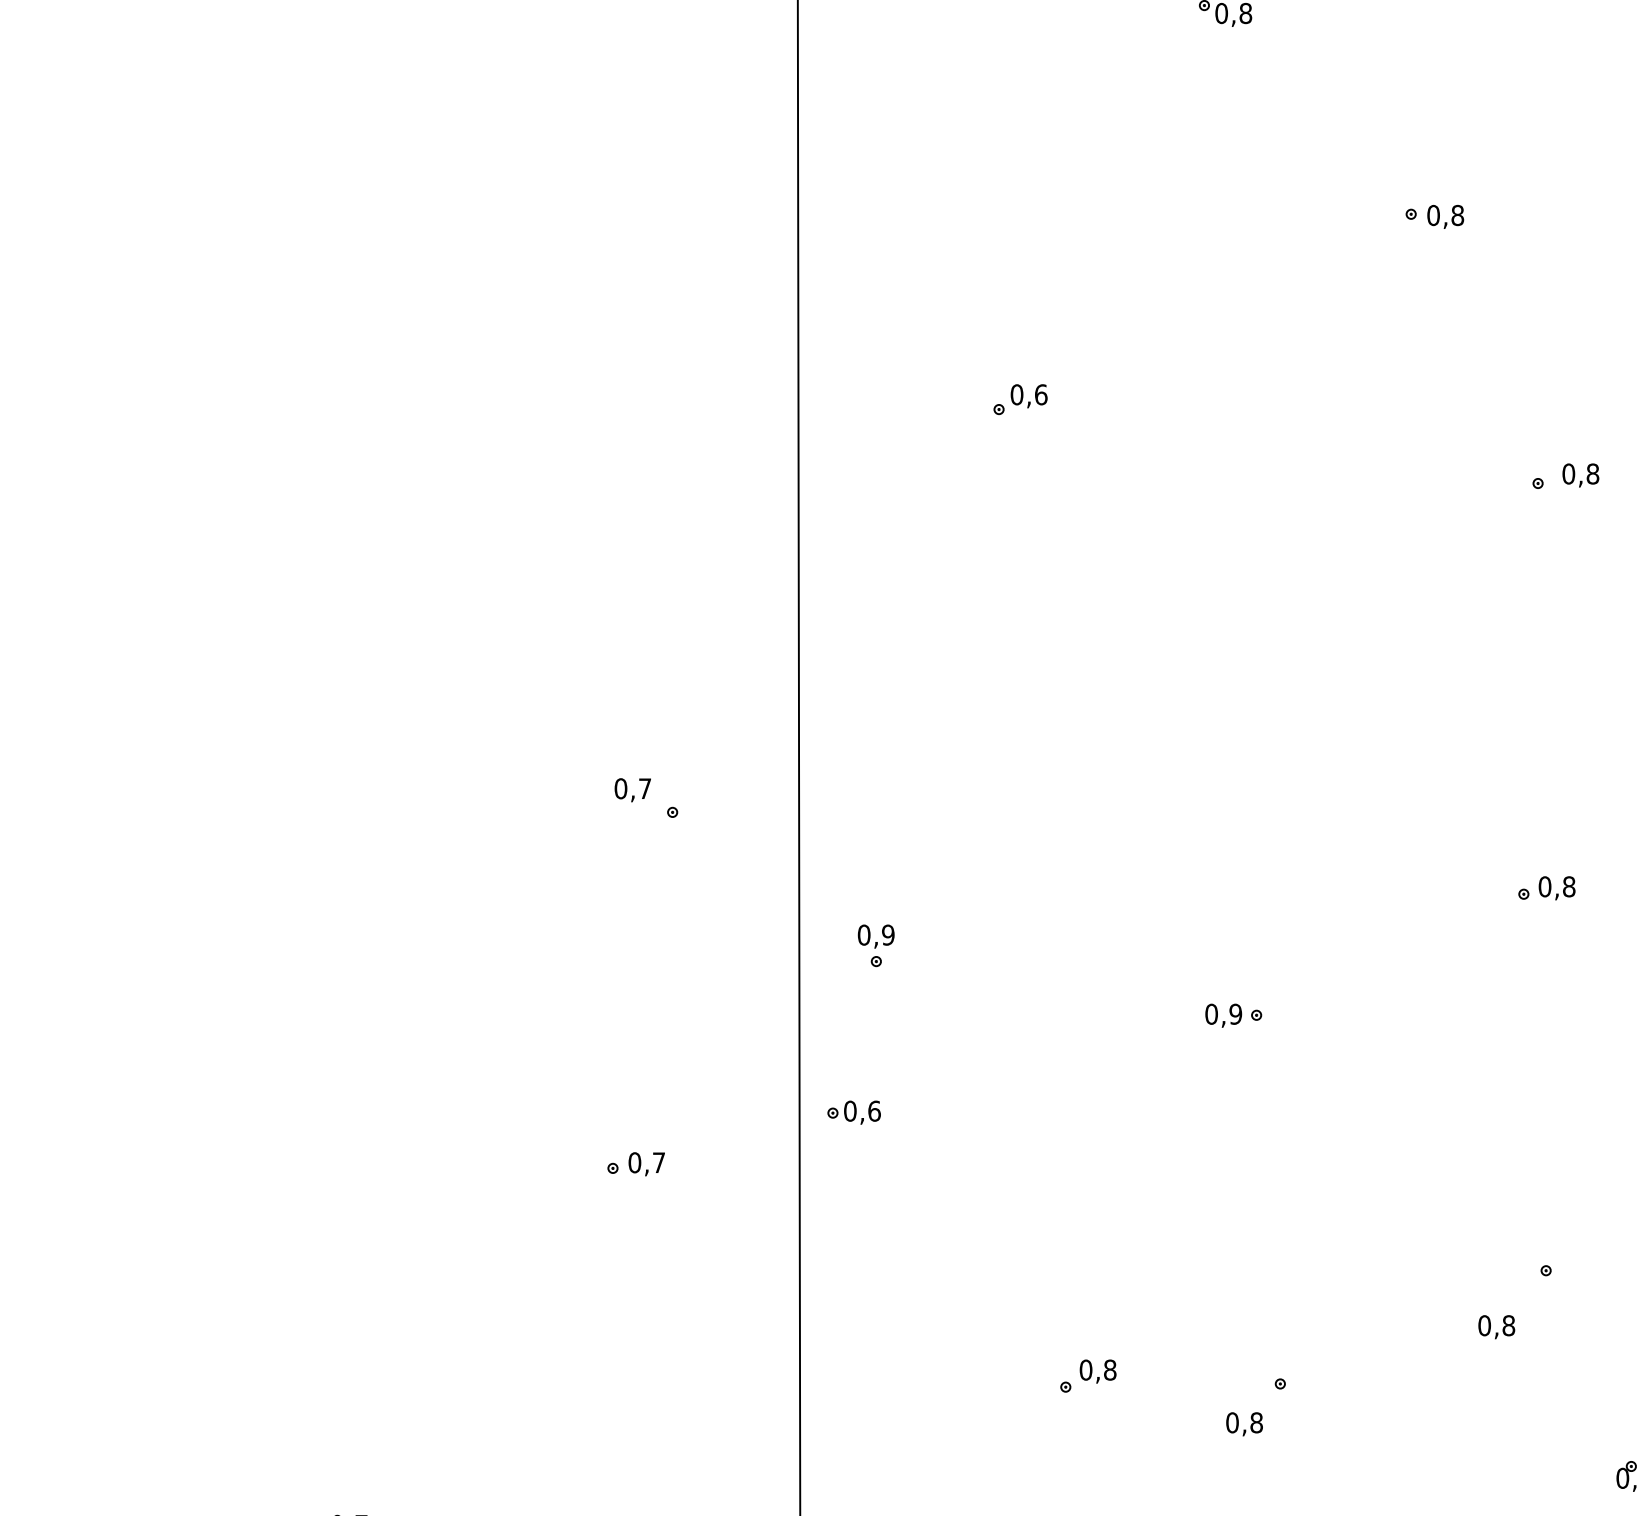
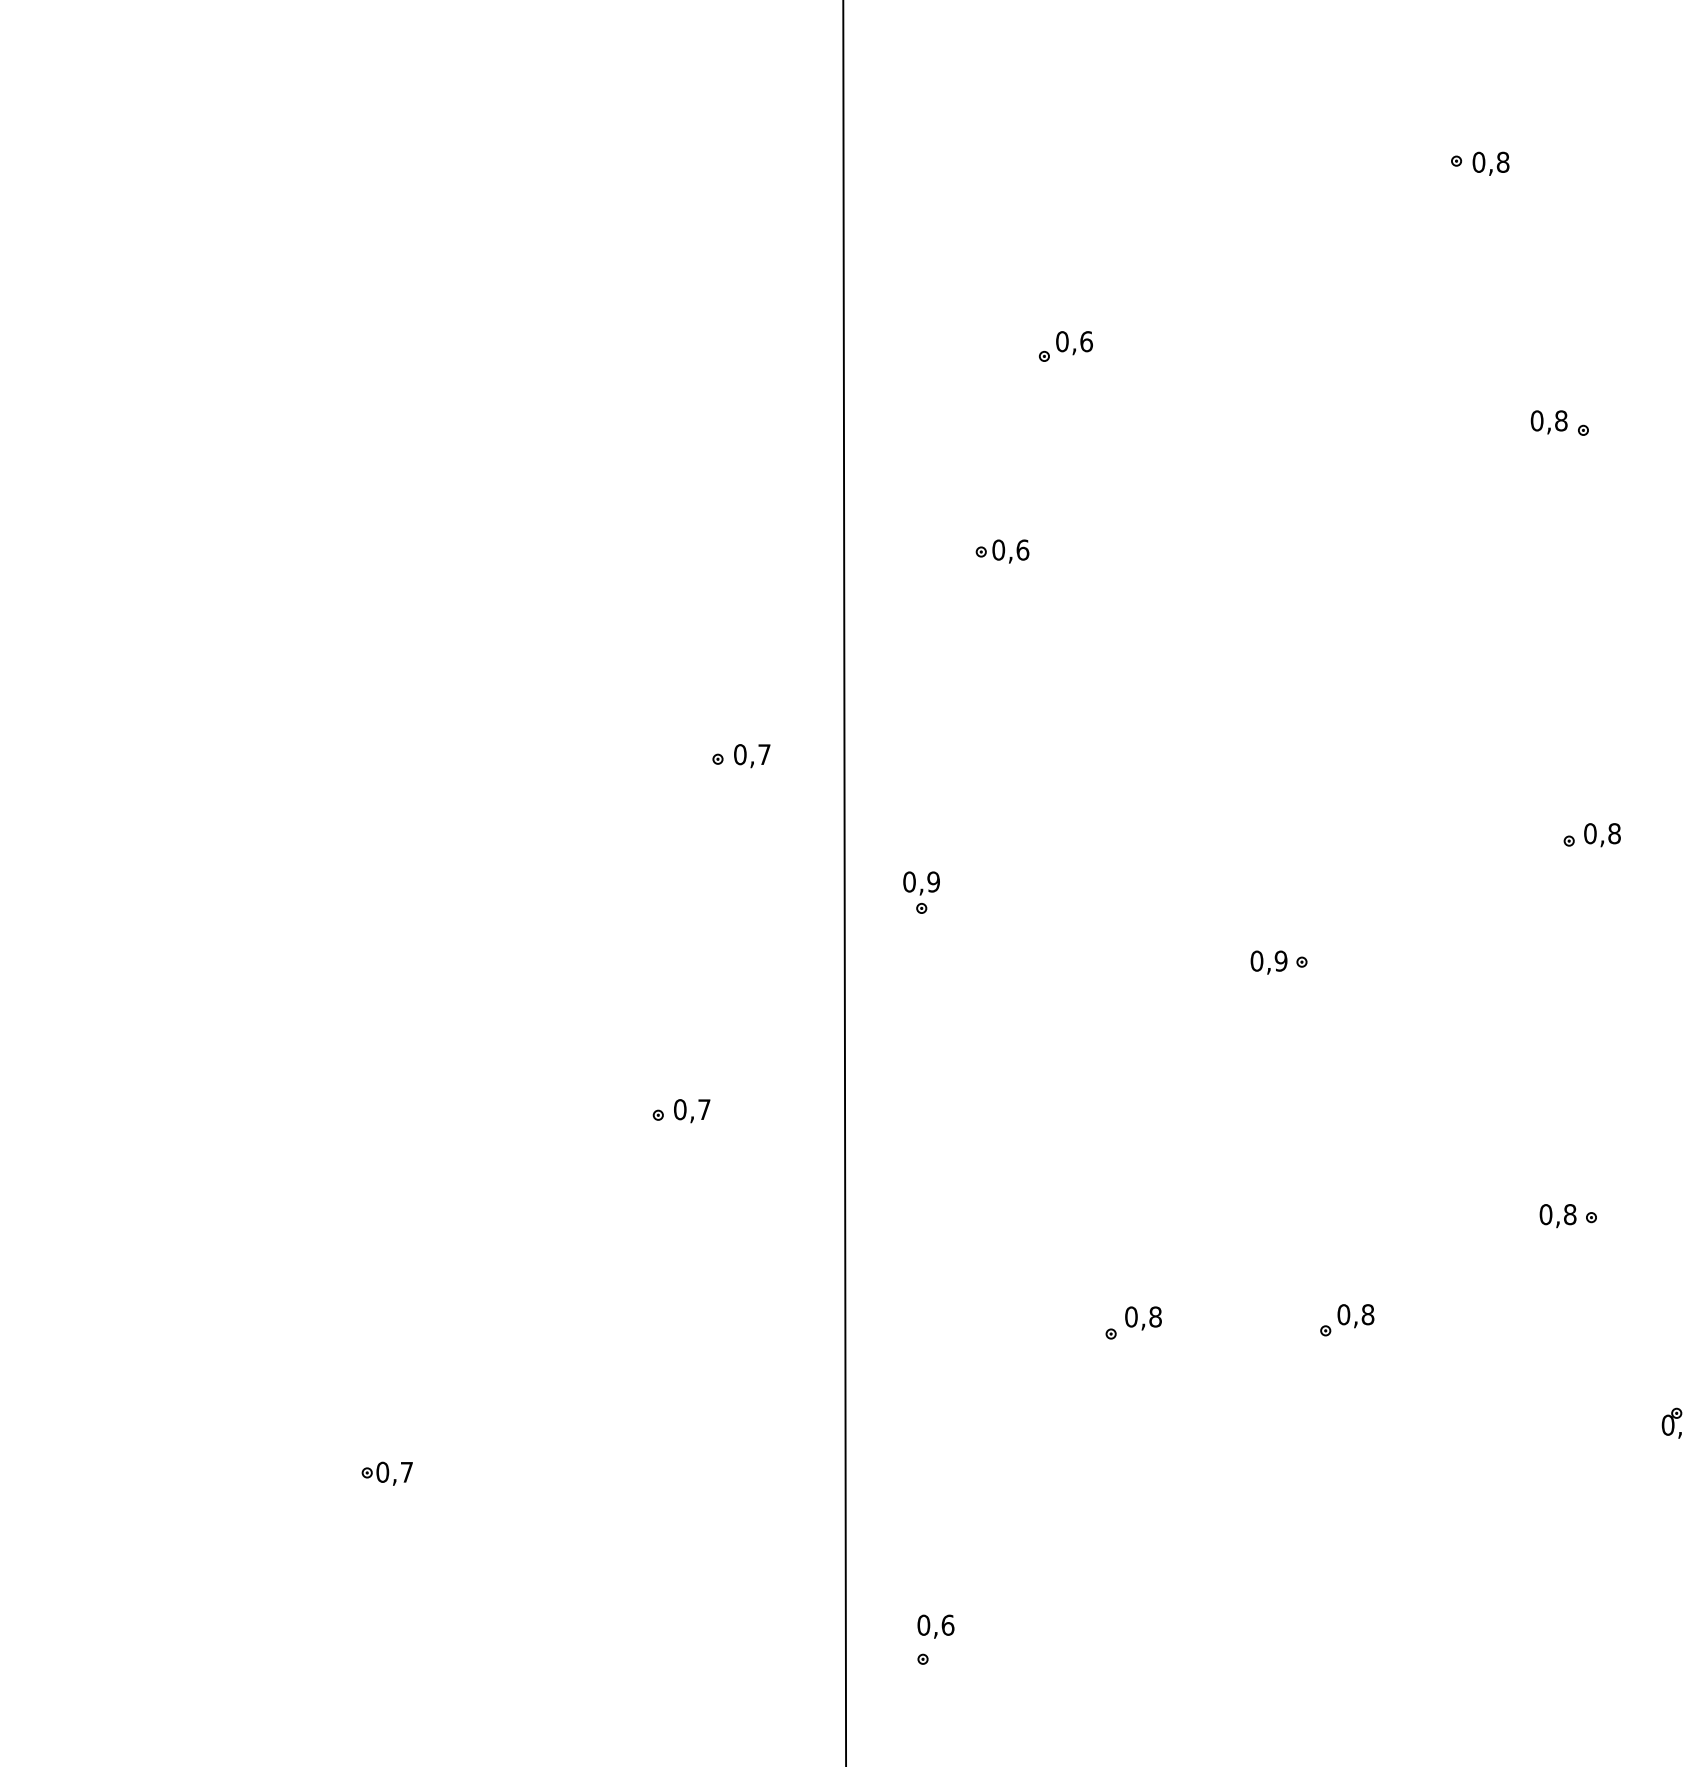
text: (1580, 475) -> (1548, 422), moved
text: (633, 790) -> (752, 756), moved
part: (854, 1112) -> (1002, 551), moved
text: (1496, 1327) -> (1557, 1216), moved
text: (1244, 1424) -> (1355, 1316), moved

